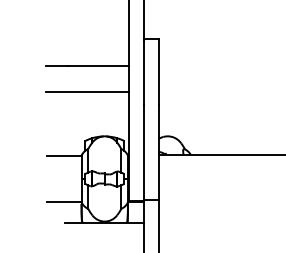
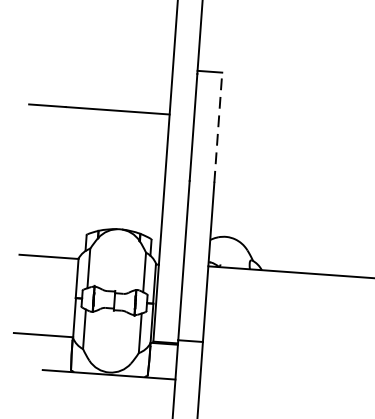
line: (158, 72) -> (217, 128), solid -> dashed
line: (87, 92) -> (95, 153), removed

